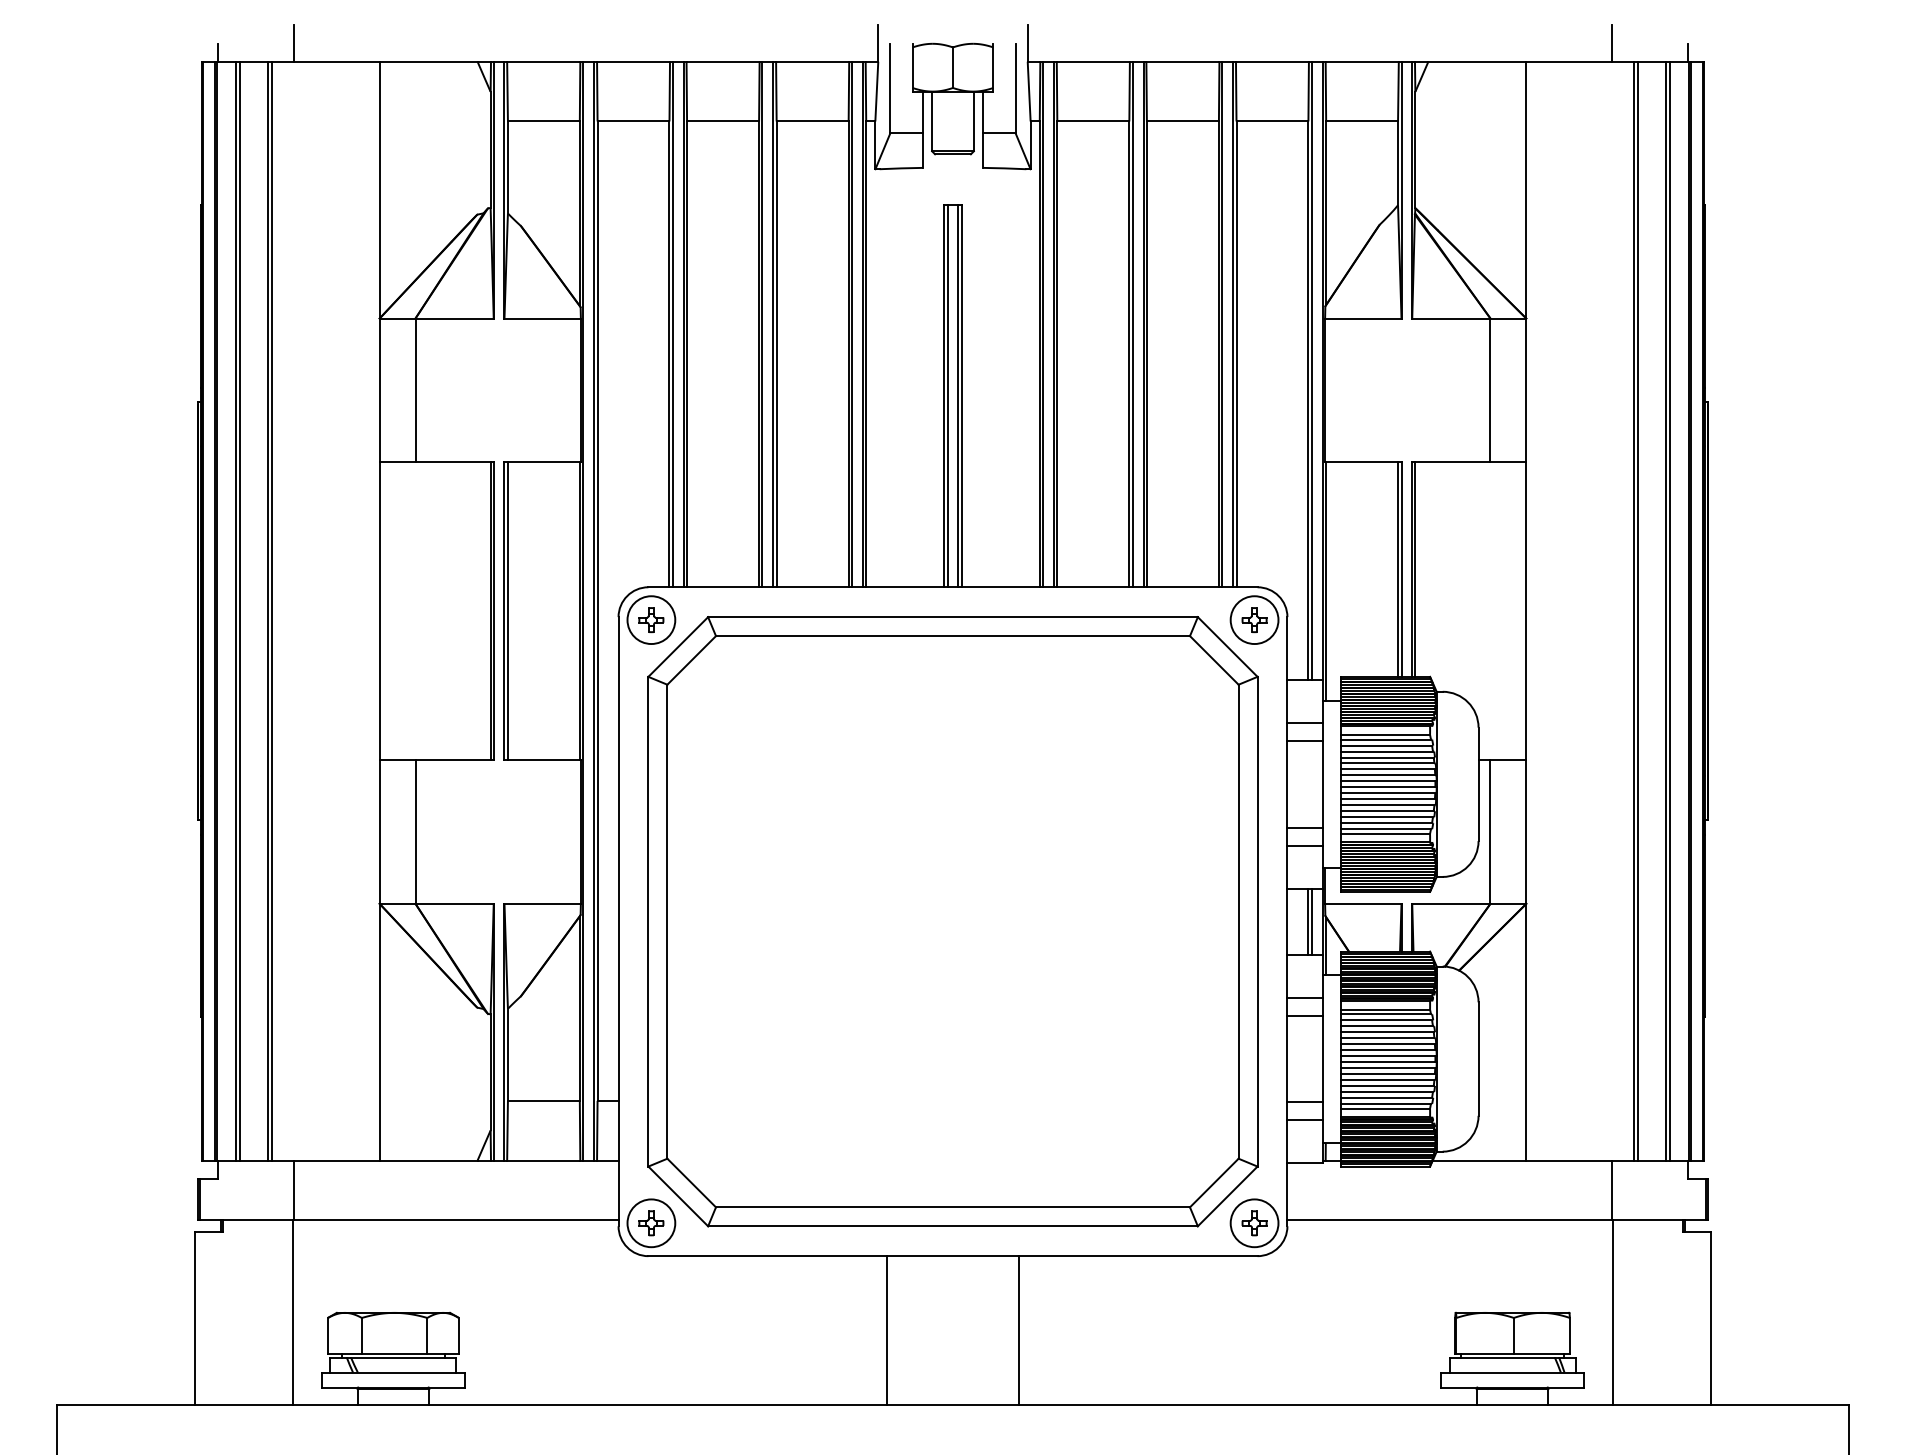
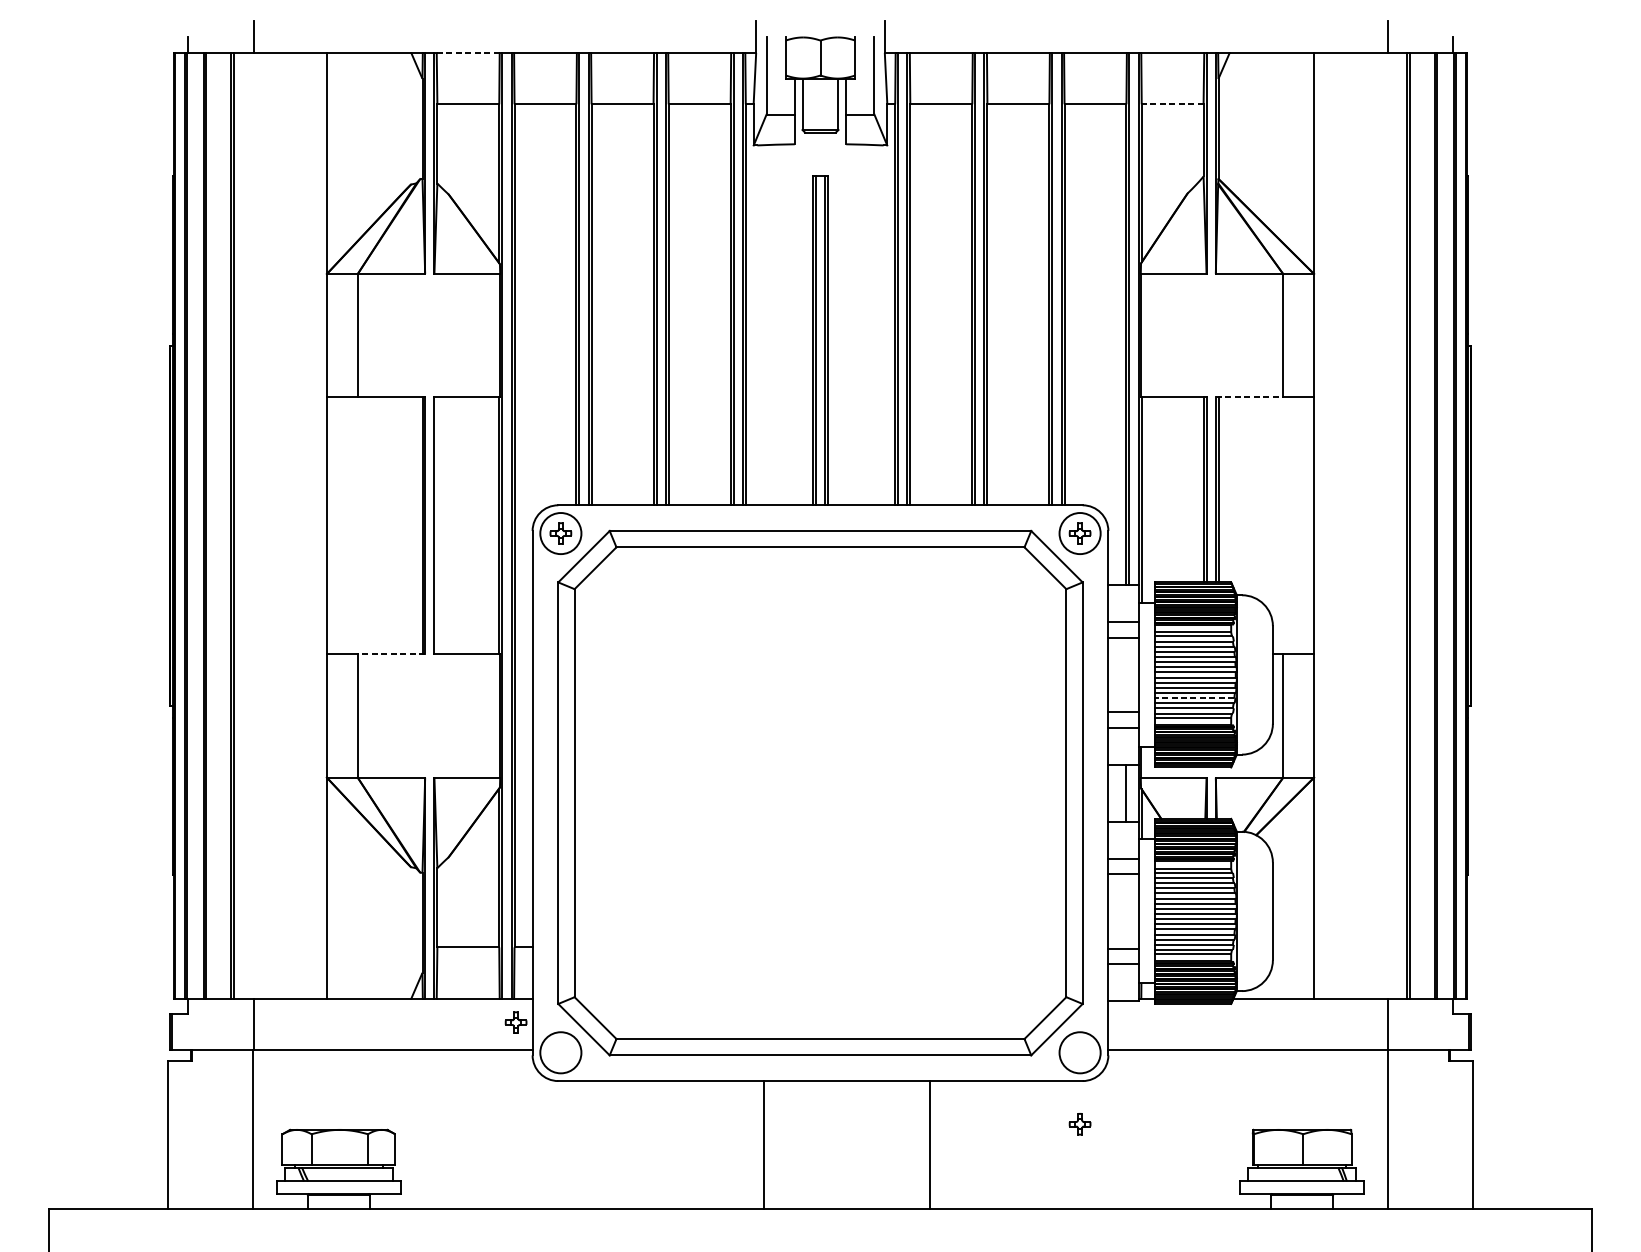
line: (543, 61) -> (468, 52), solid -> dashed
line: (1362, 121) -> (1172, 104), solid -> dashed
line: (1451, 461) -> (1249, 397), solid -> dashed
line: (507, 610) -> (437, 525), removed
line: (454, 760) -> (391, 654), solid -> dashed
line: (1386, 811) -> (1193, 698), solid -> dashed
line: (1311, 921) -> (1129, 792), removed
part: (651, 1223) -> (516, 1022), moved
part: (1254, 1223) -> (1080, 1124), moved
line: (1018, 1330) -> (930, 1145), moved

